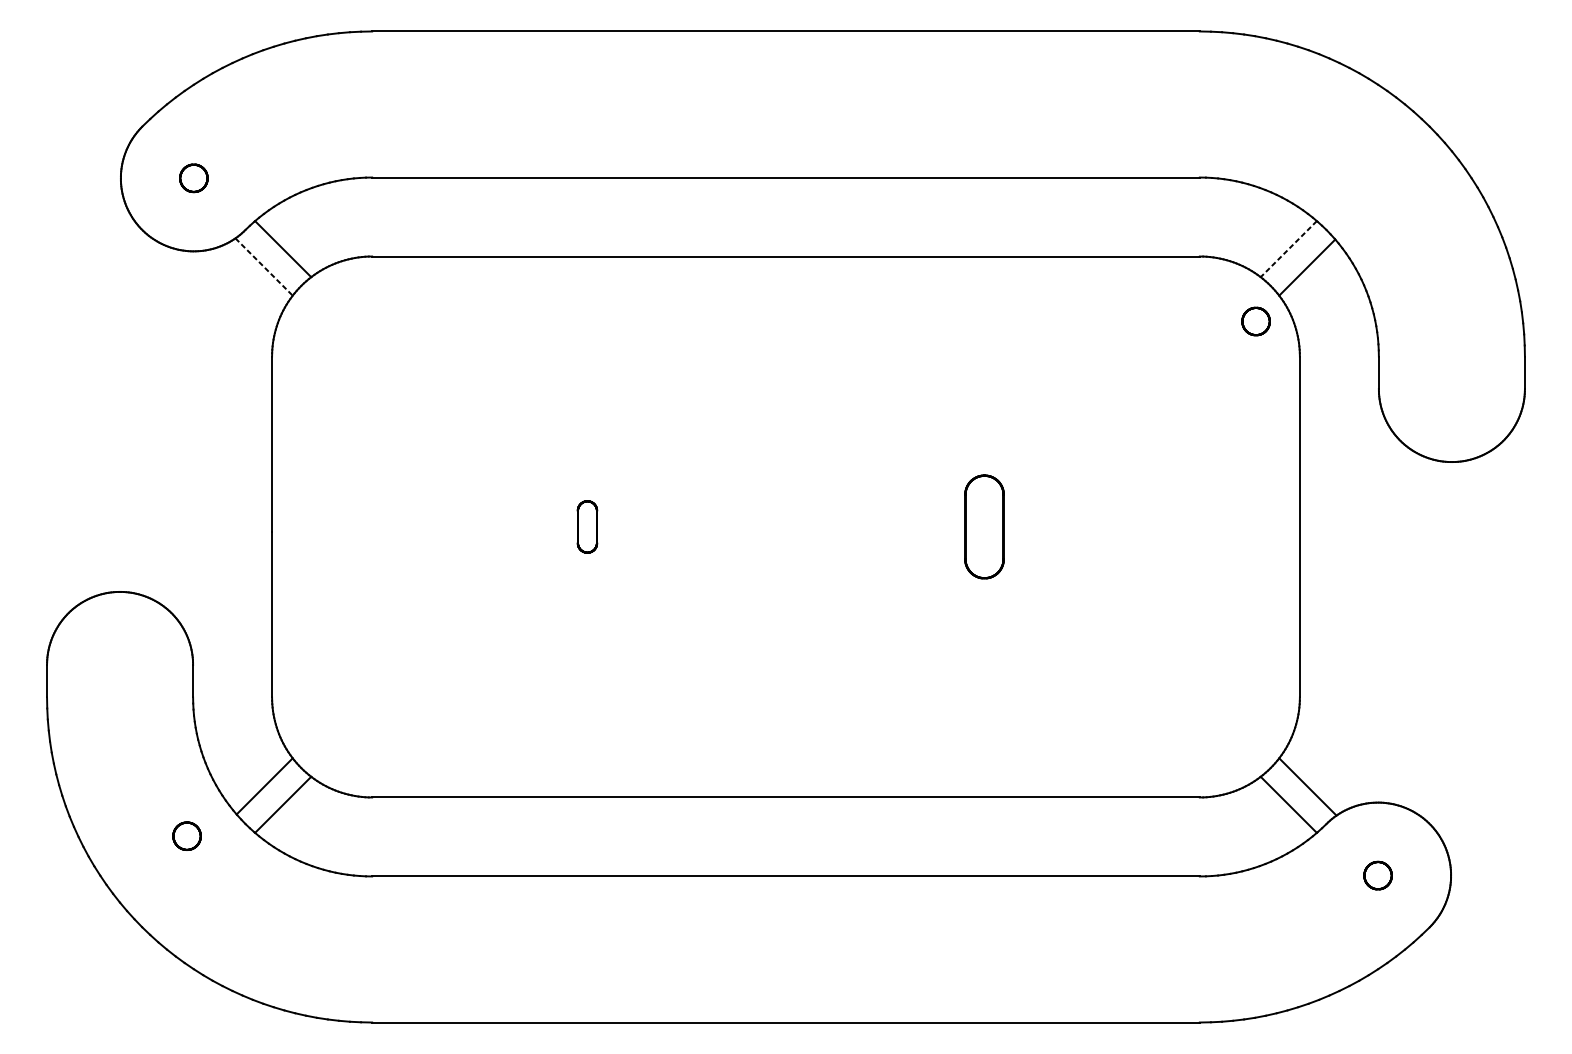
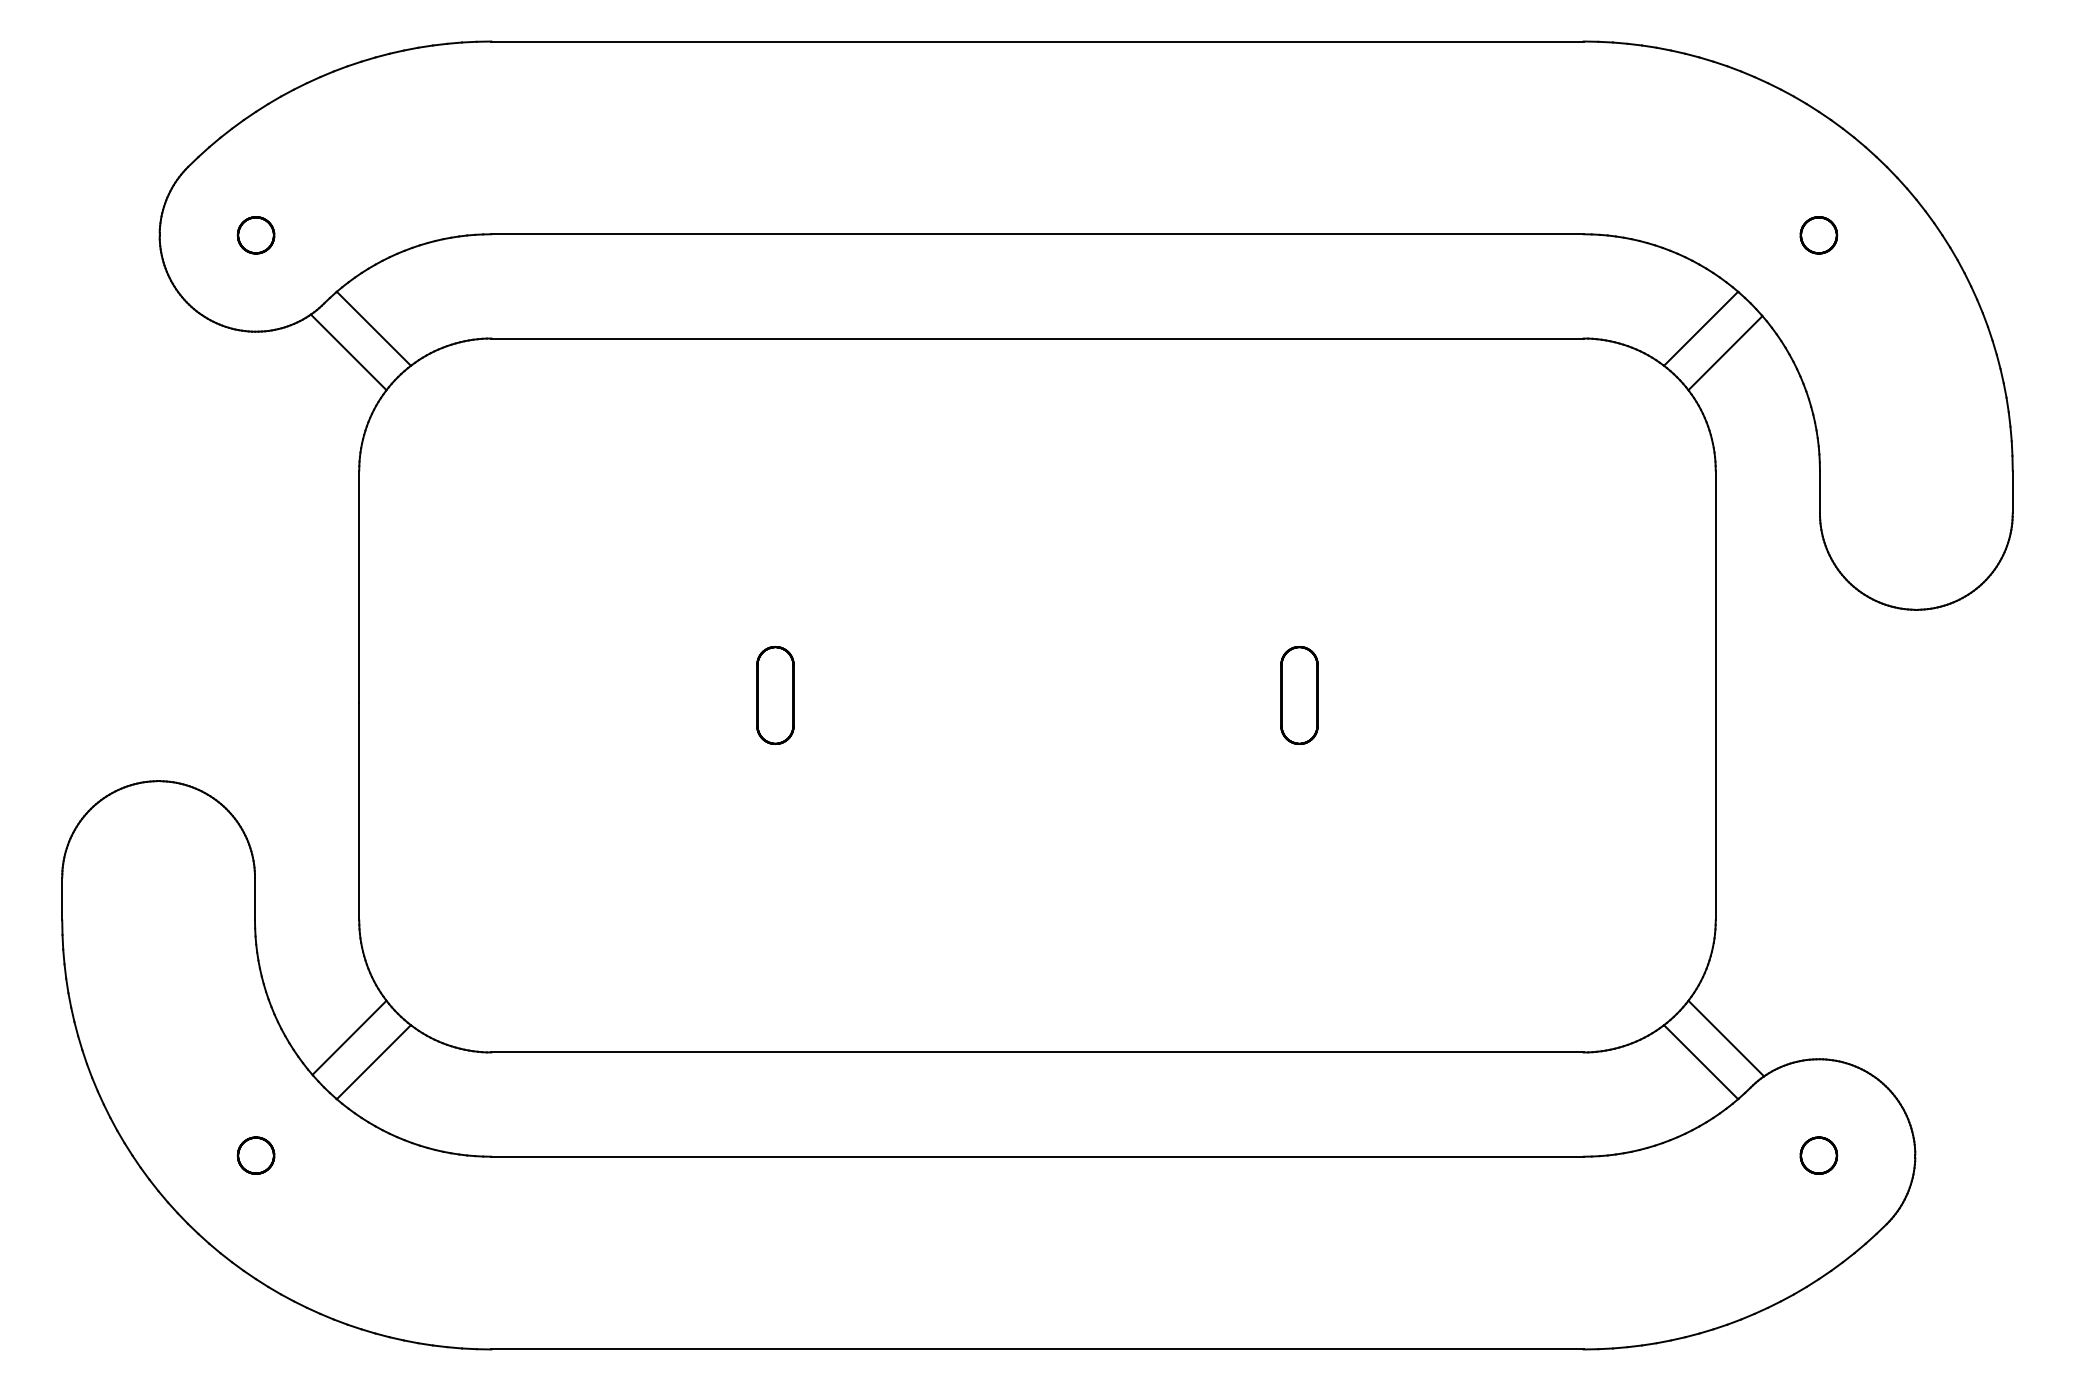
line: (1288, 249) -> (1700, 329), dashed -> solid
line: (264, 267) -> (349, 352), dashed -> solid
part: (1255, 321) -> (1818, 235), moved
part: (587, 527) -> (775, 695), size x1.43
part: (984, 527) -> (1299, 695), size x0.71
part: (186, 836) -> (255, 1155), moved

